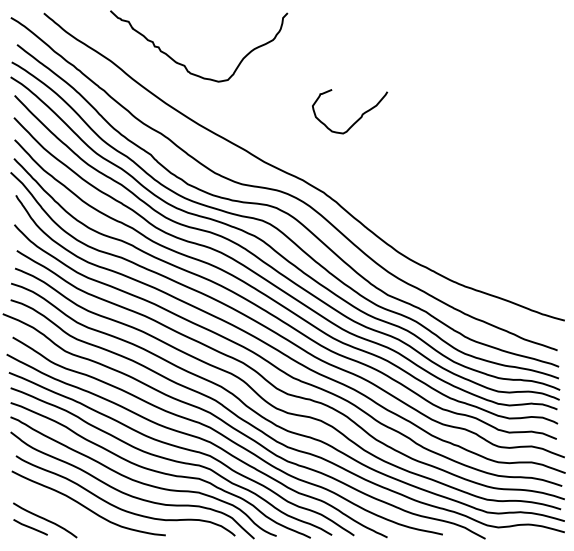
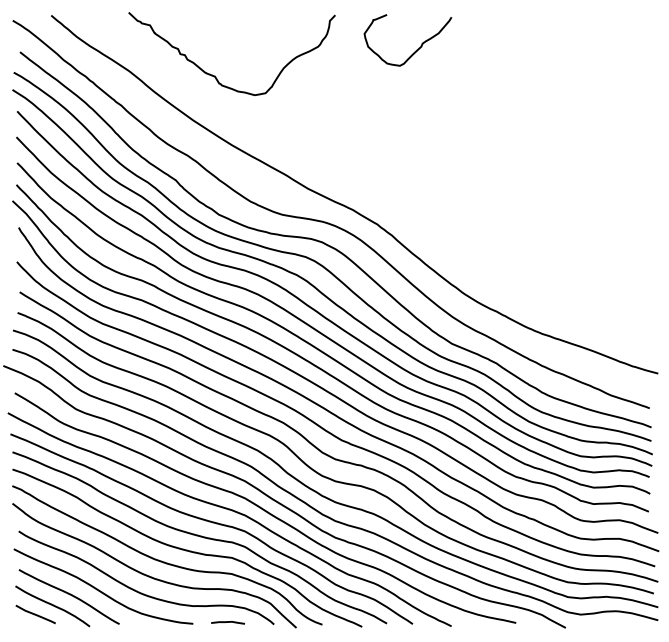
curve: (358, 118) -> (417, 48), moved
curve: (60, 511) -> (70, 596), added
curve: (195, 534) -> (227, 622), added

